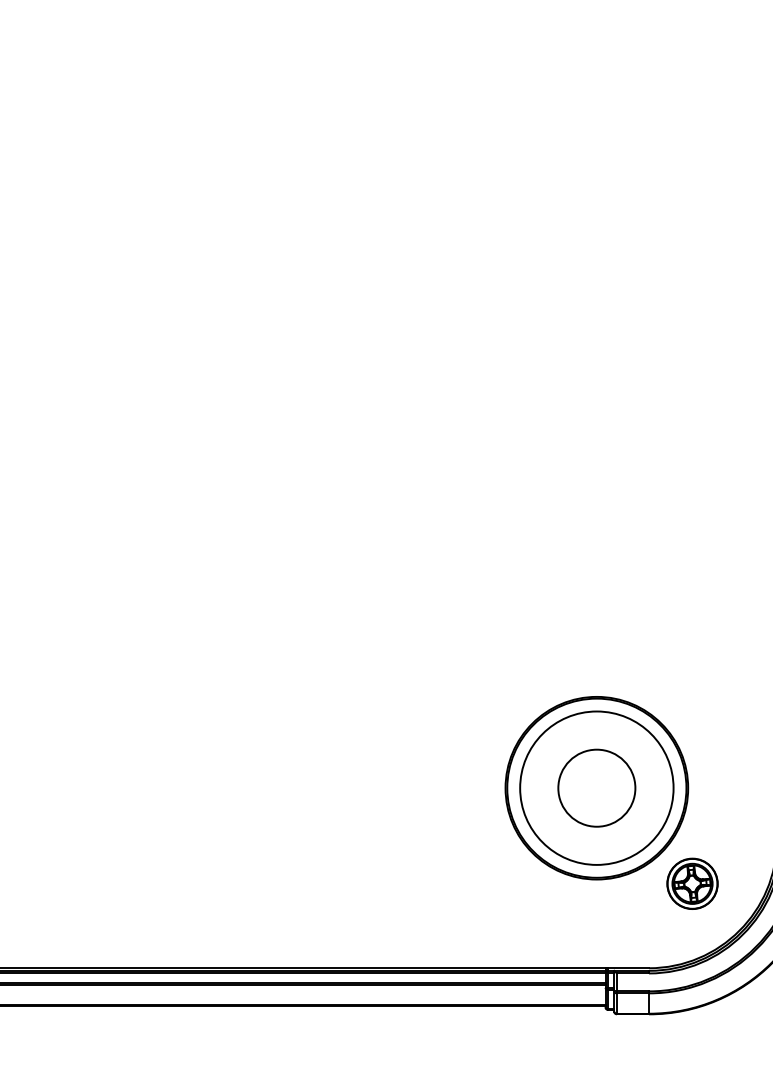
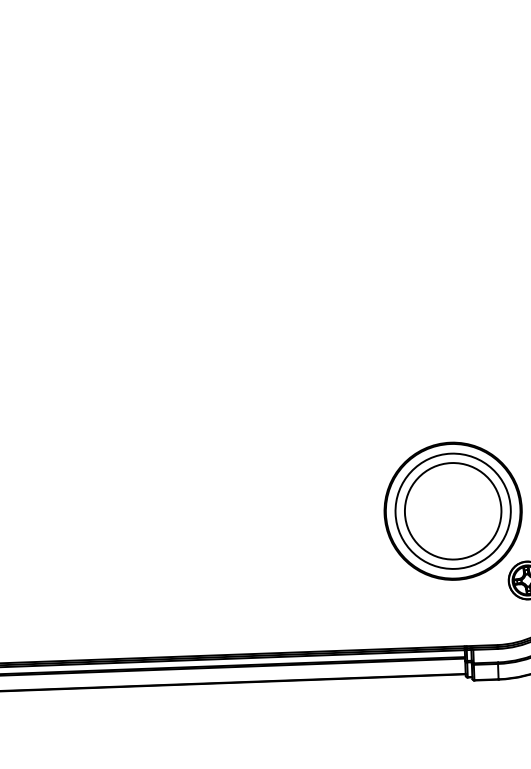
circle: (596, 788) -> (452, 511), size x1.67

